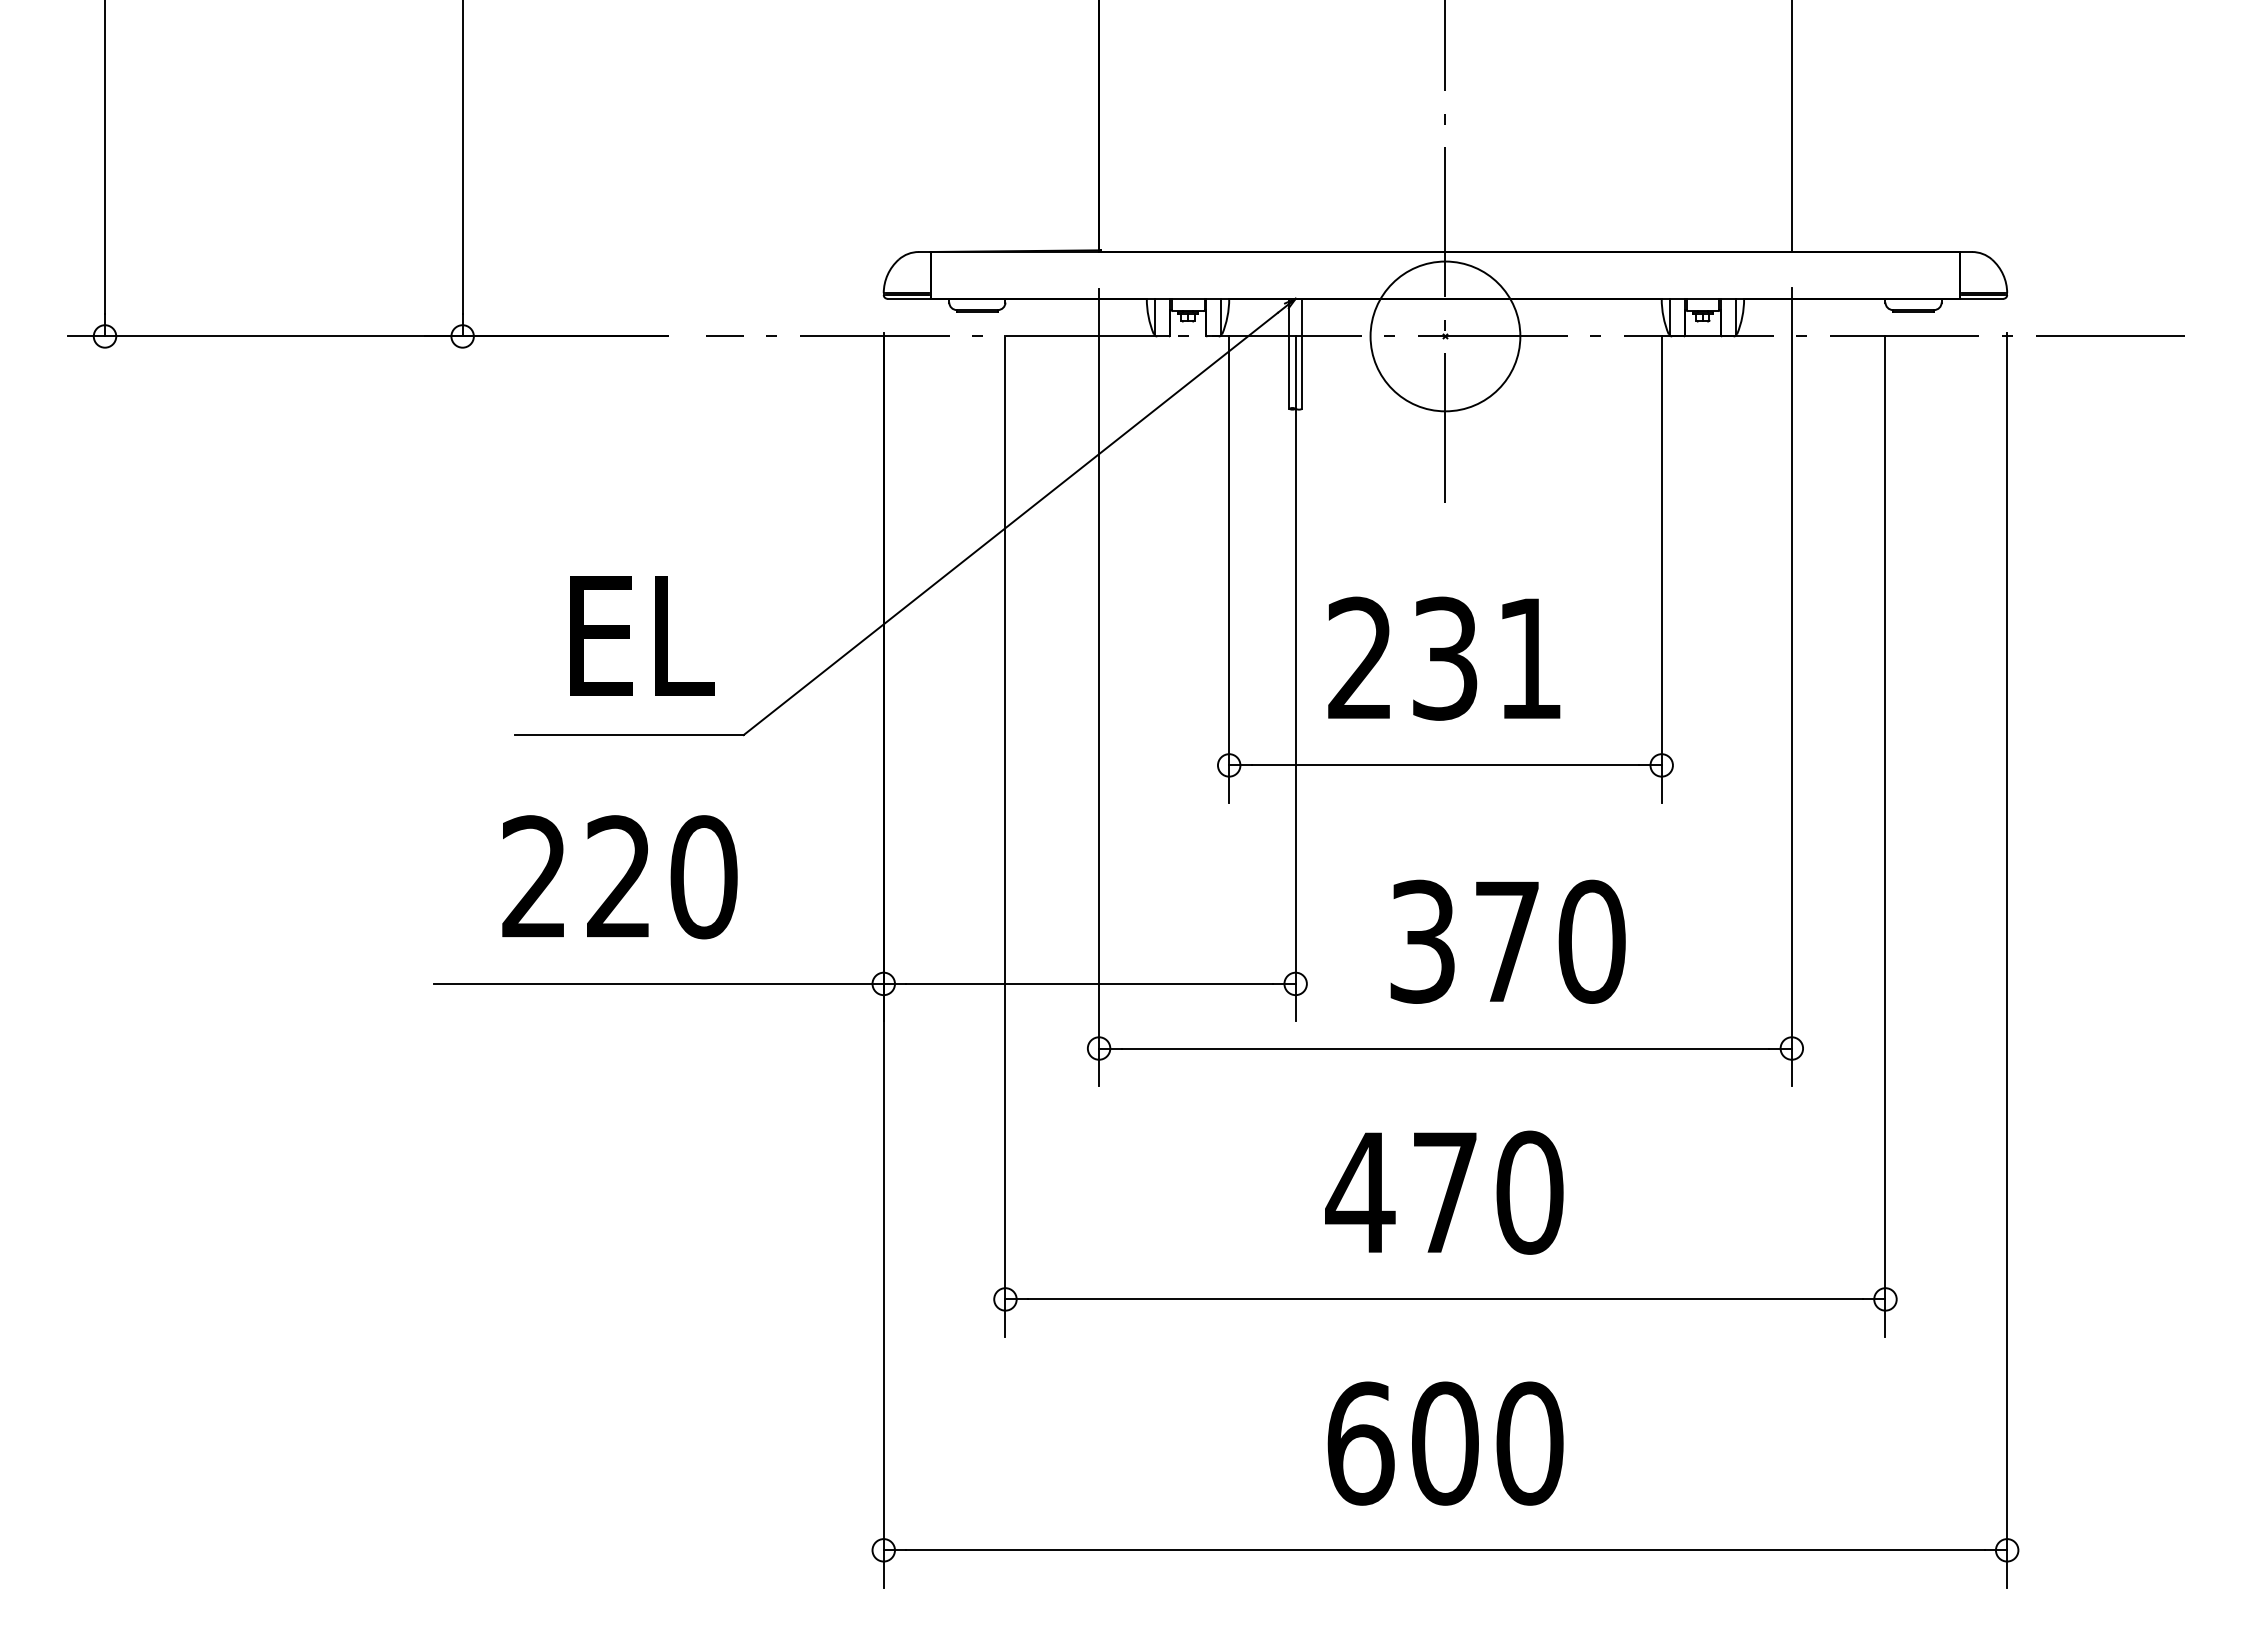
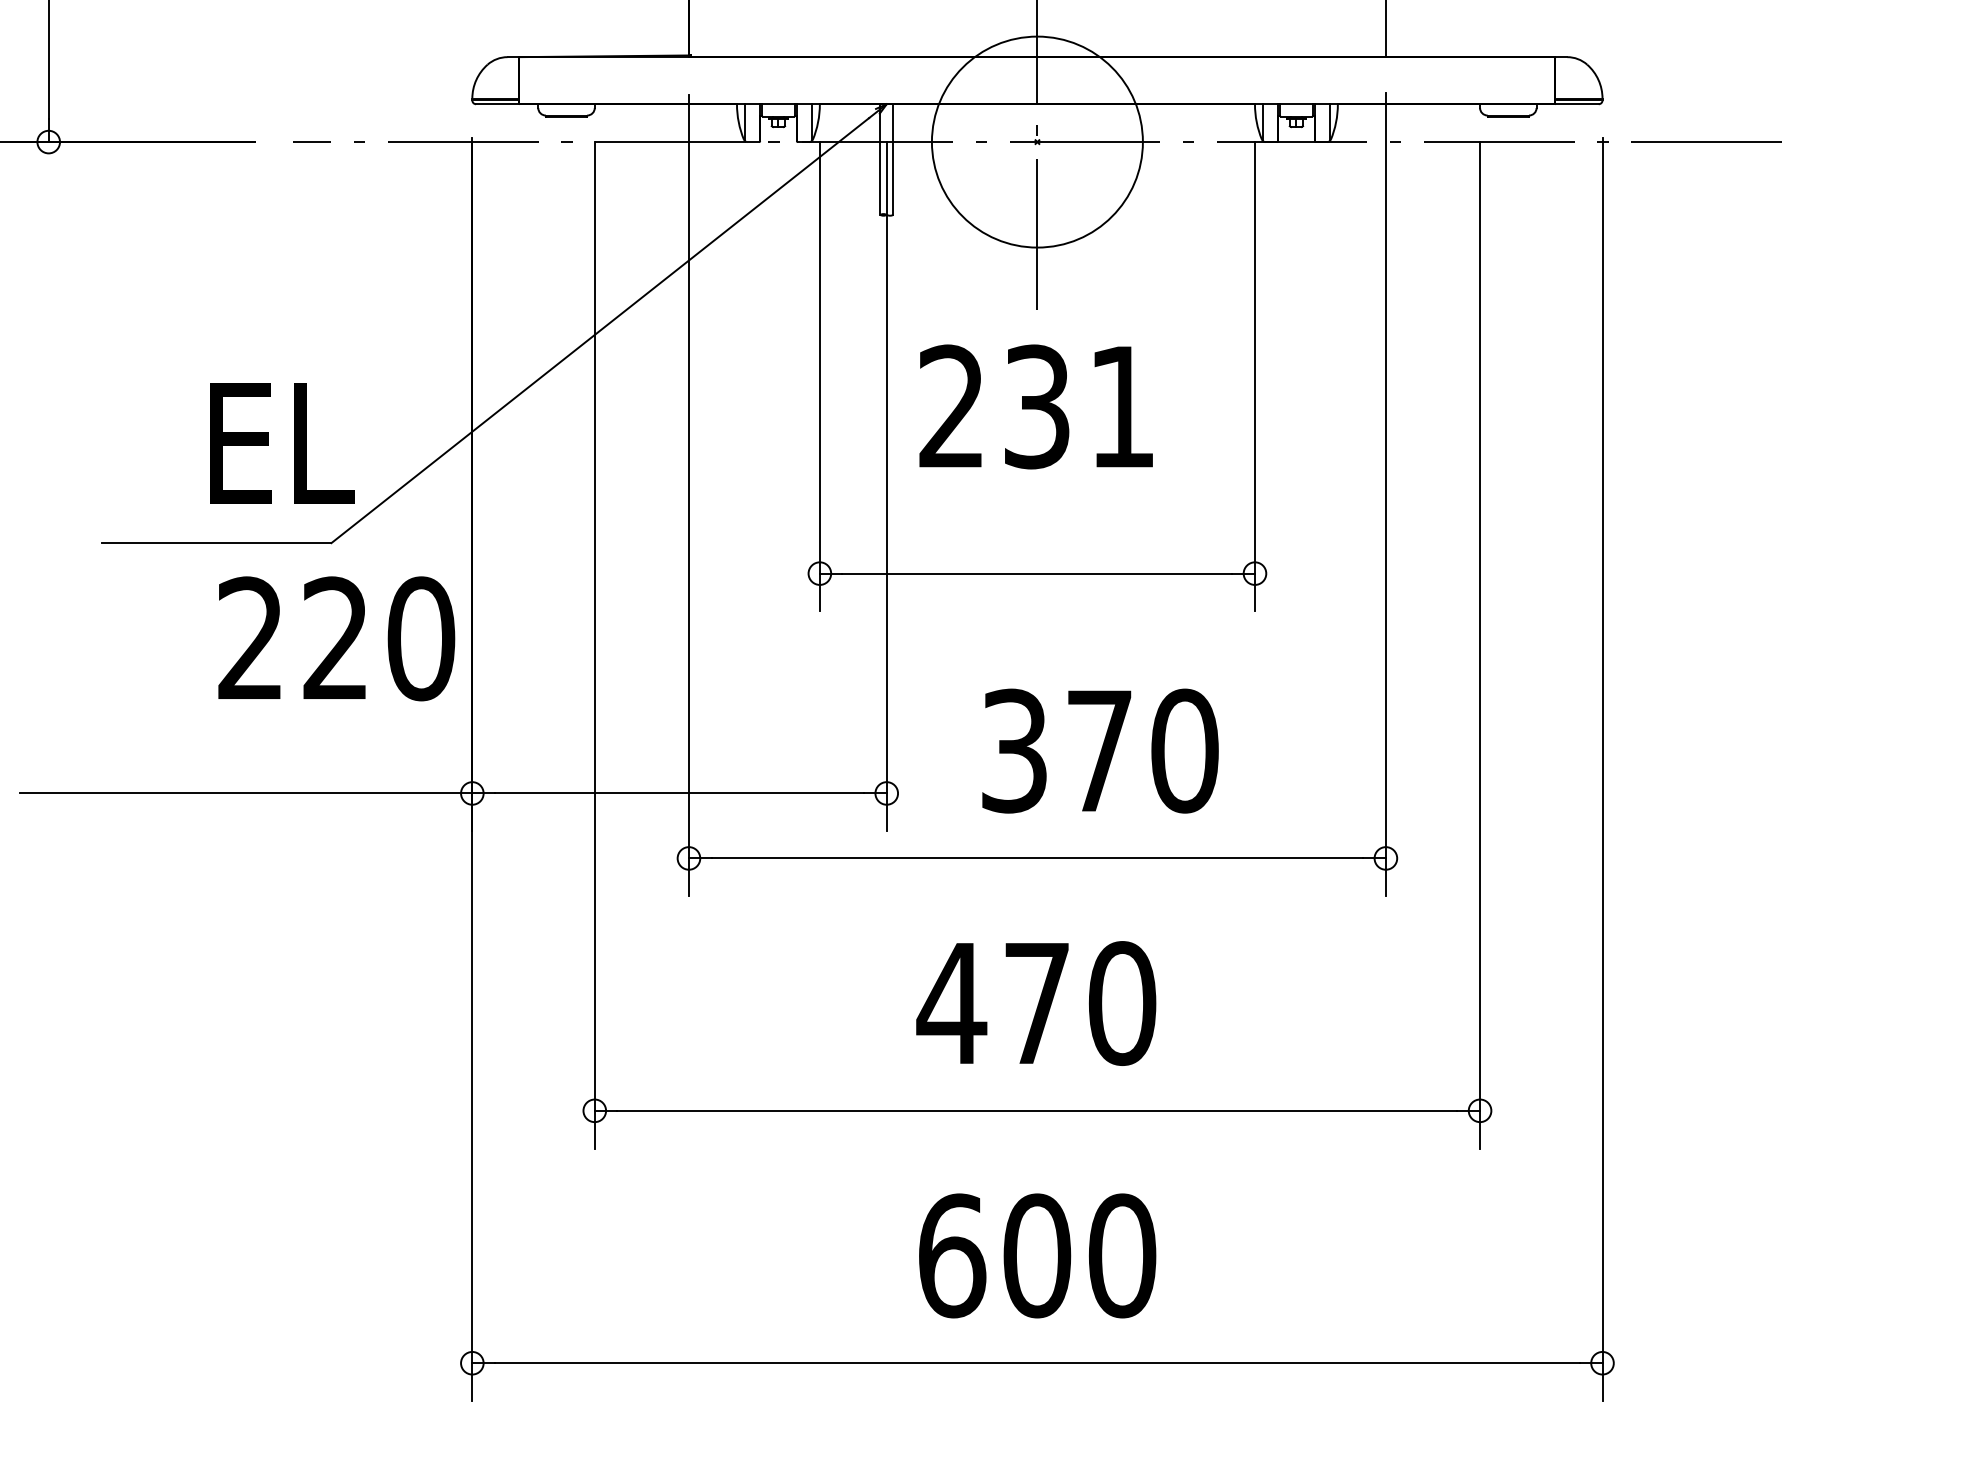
circle: (1445, 336) -> (1037, 142), size x1.4
text: (642, 635) -> (281, 442), moved
text: (1444, 658) -> (1036, 406), moved
text: (619, 877) -> (336, 639), moved

